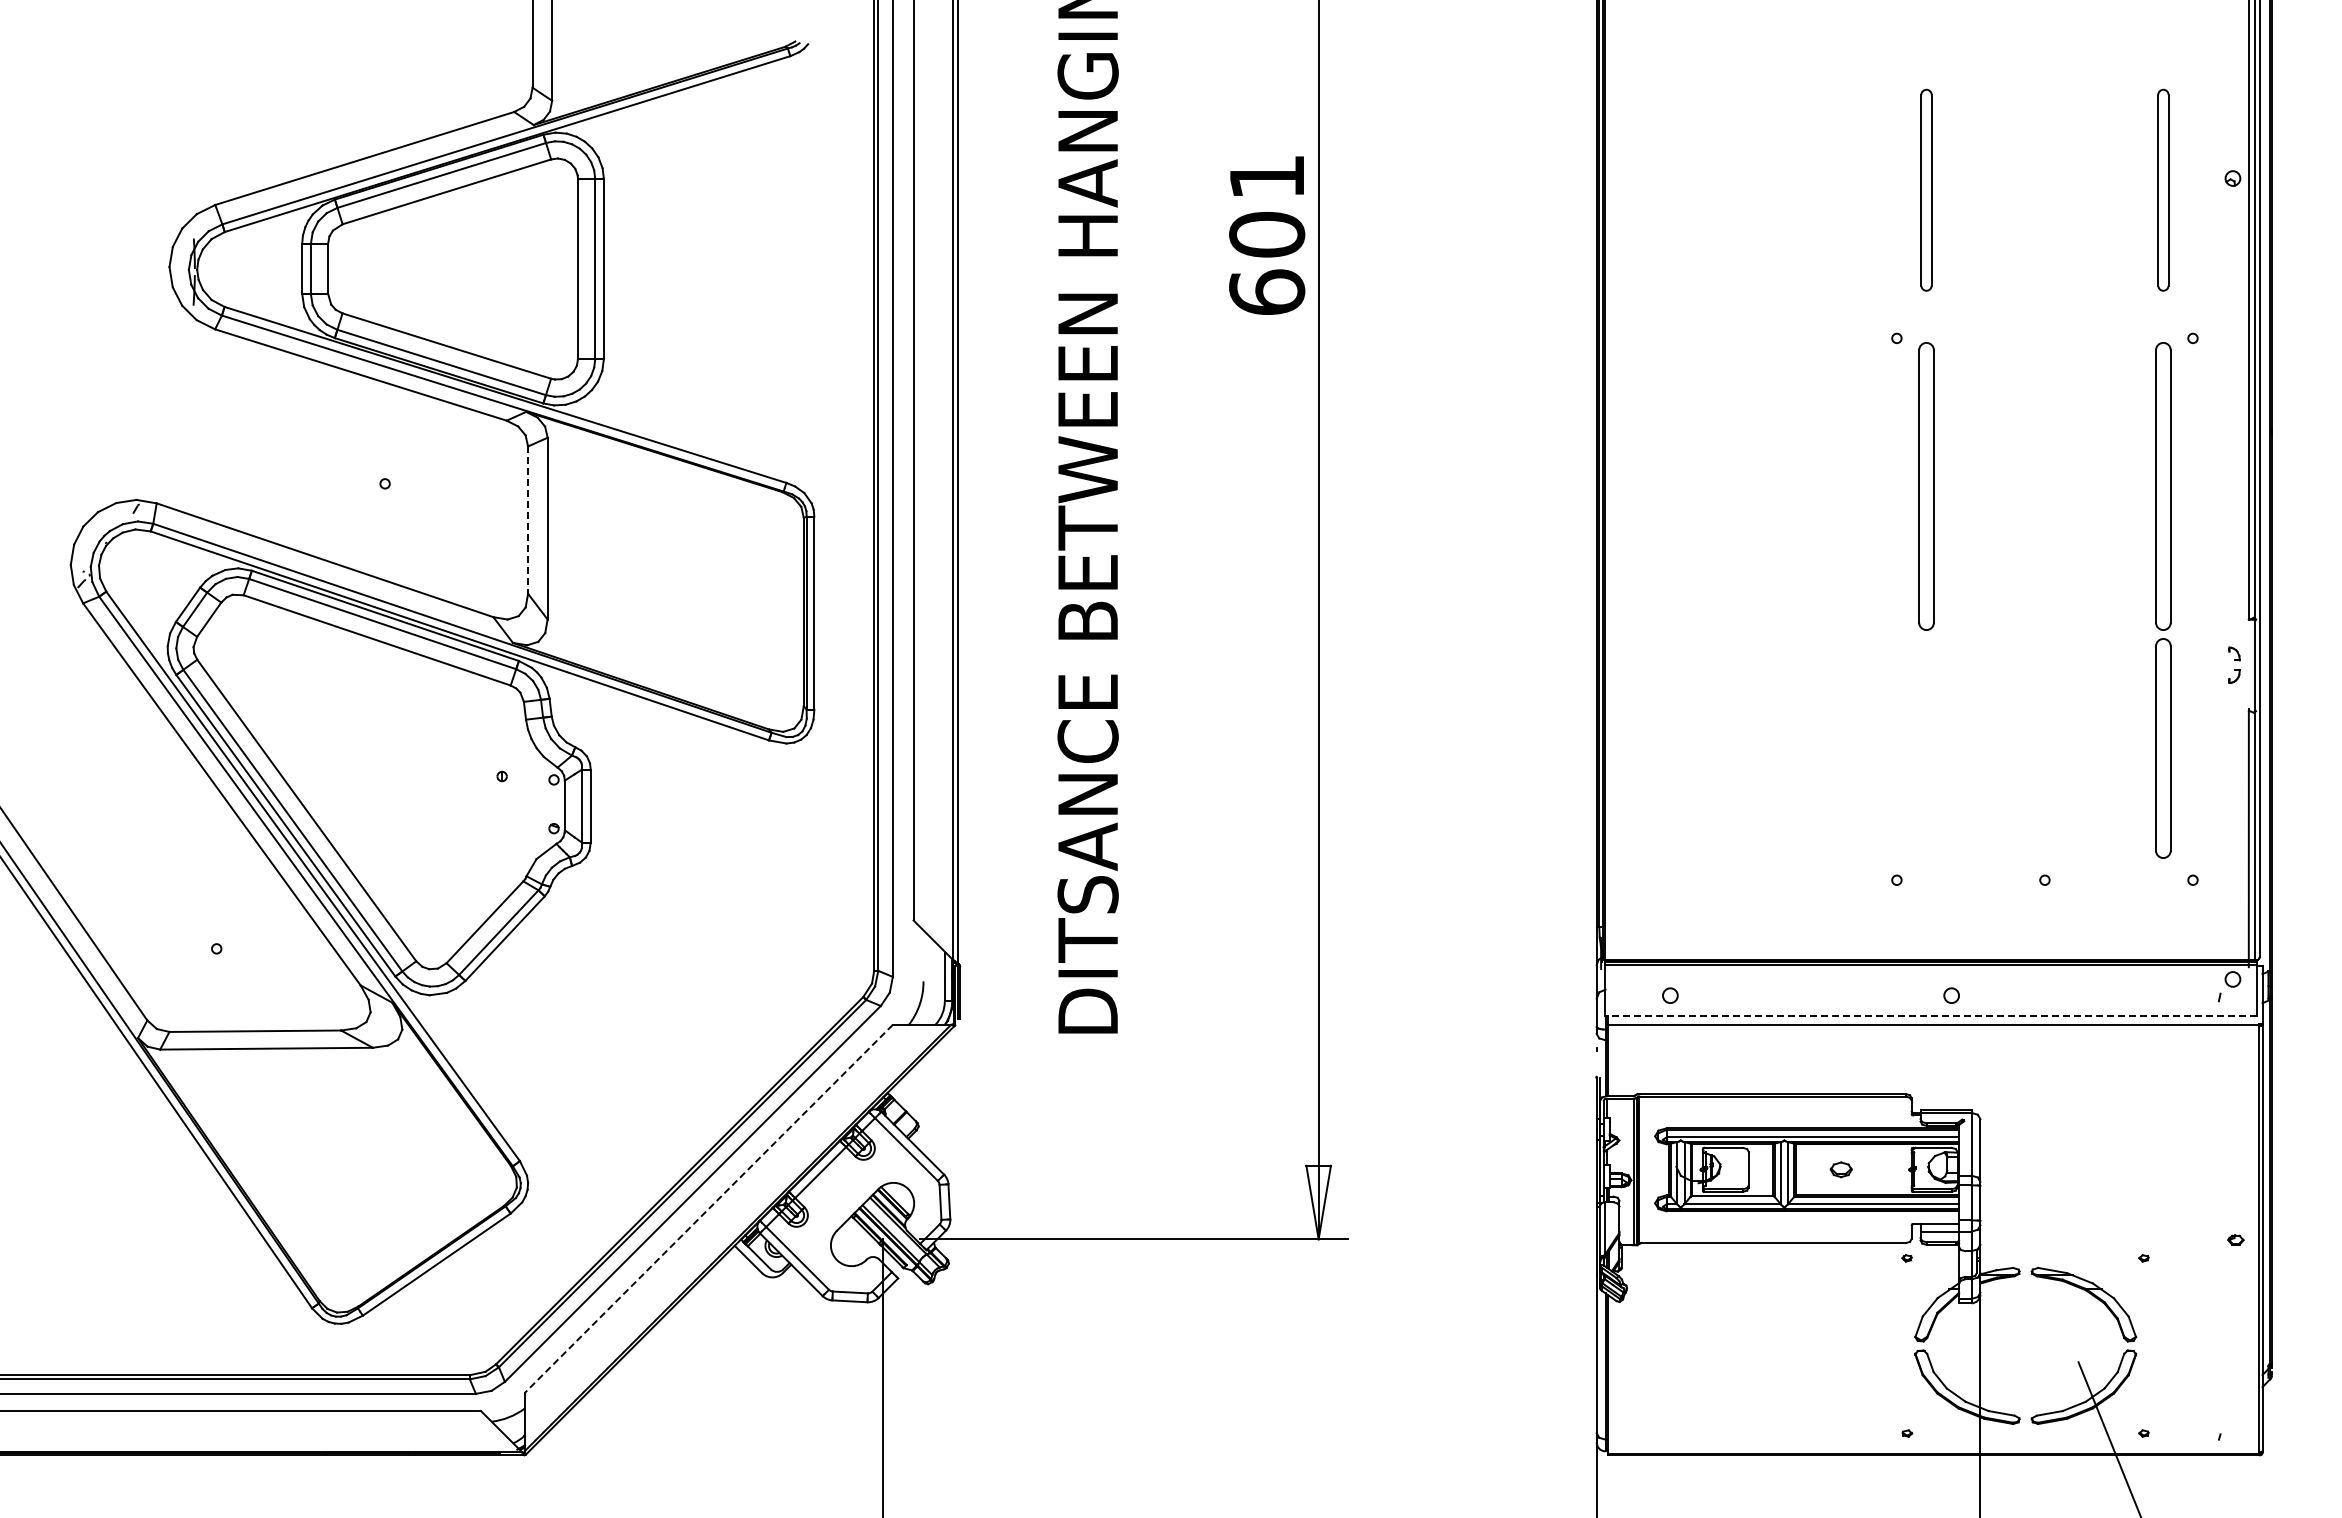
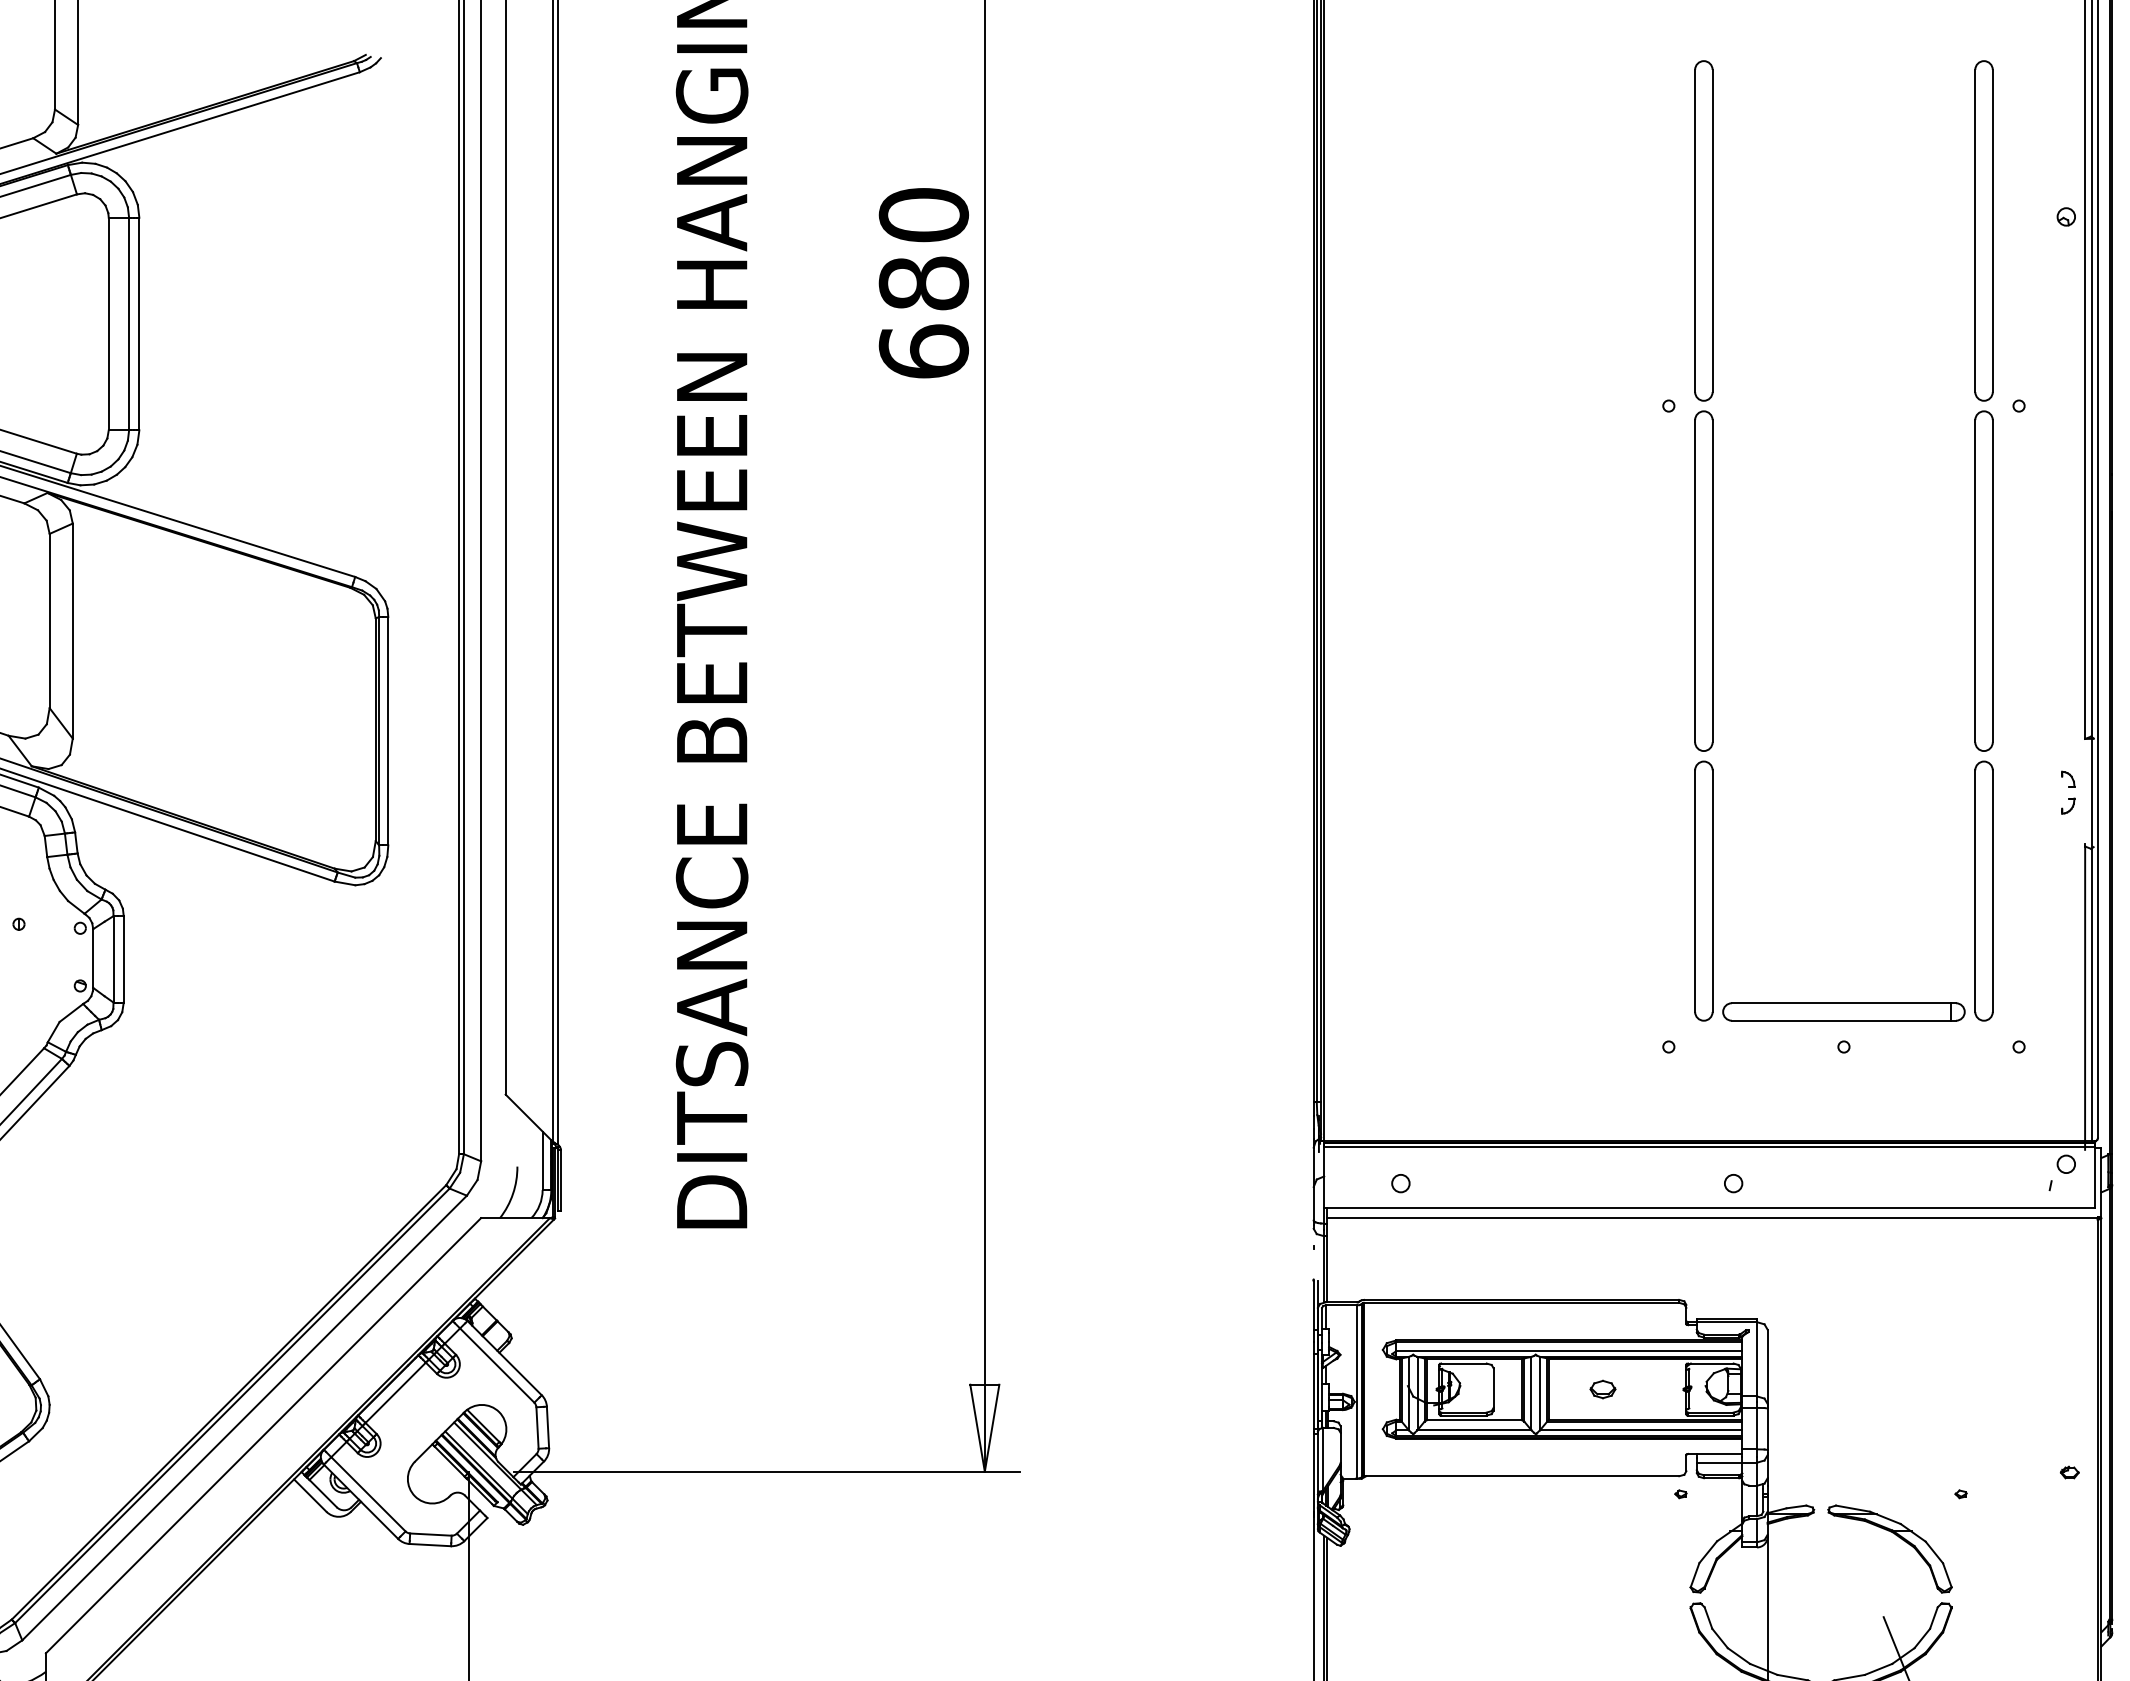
part: (1926, 189) -> (1703, 229), size x1.43
part: (2163, 189) -> (1984, 229), size x1.43
text: (1267, 205) -> (924, 248), 601 -> 680
line: (528, 520) -> (50, 621), dashed -> solid
part: (2032, 842) -> (1829, 1002), added
line: (1931, 1016) -> (1709, 1208), dashed -> solid
line: (708, 1209) -> (263, 1436), dashed -> solid

